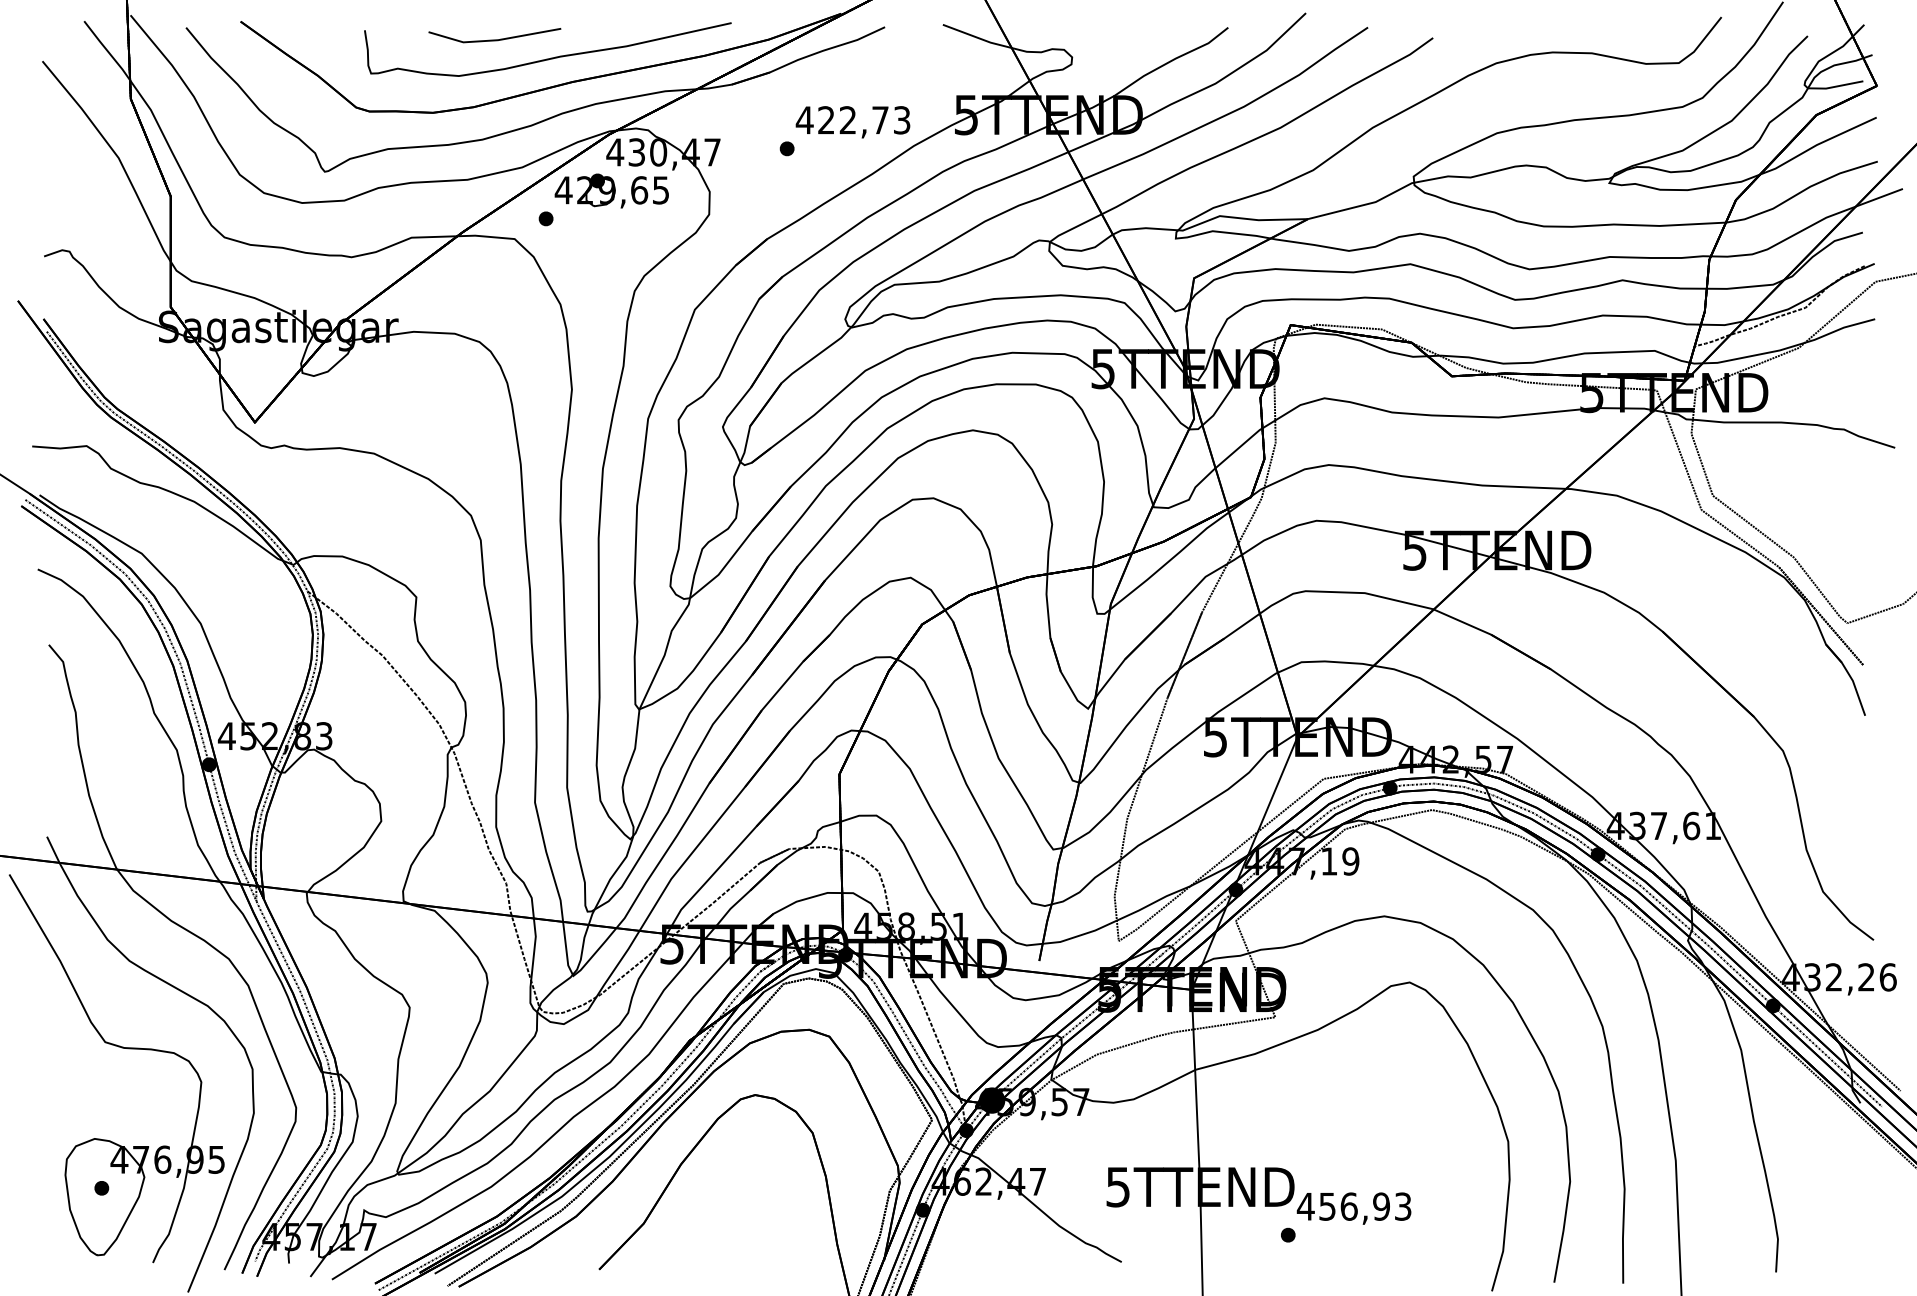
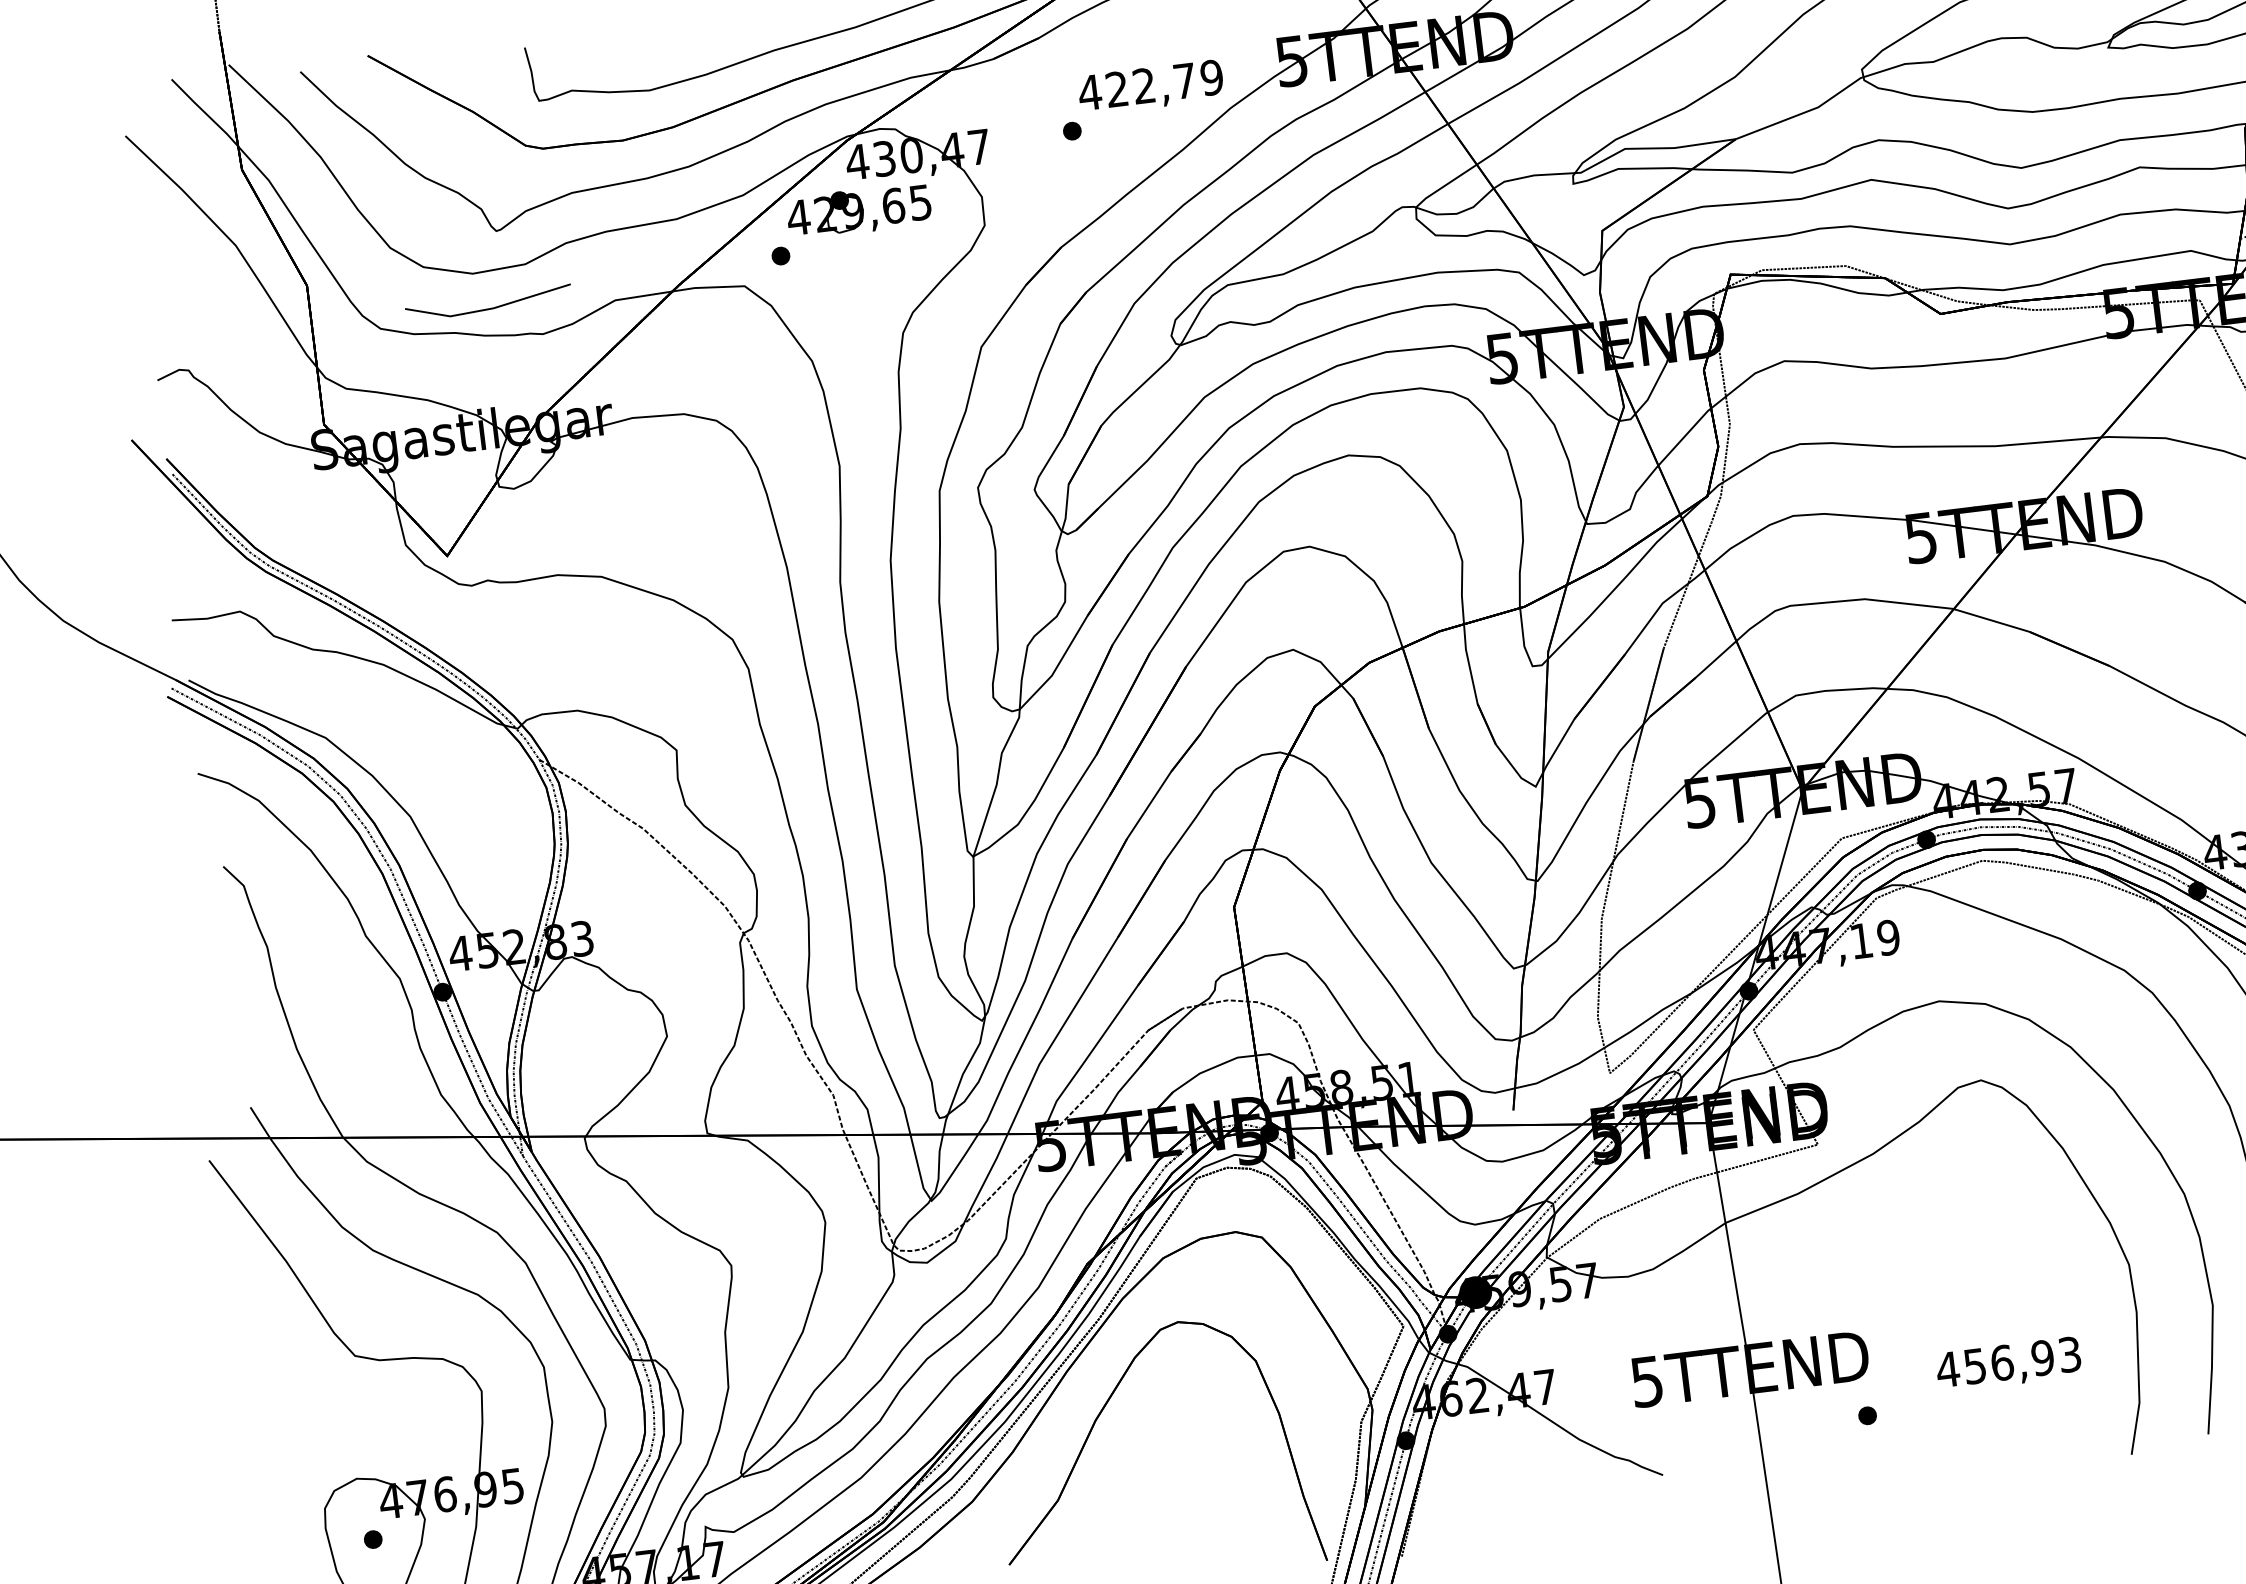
line: (494, 39) -> (488, 308), moved
text: (901, 120) -> (1211, 78), 422,73 -> 422,79
text: (1353, 1208) -> (2007, 1364), moved

